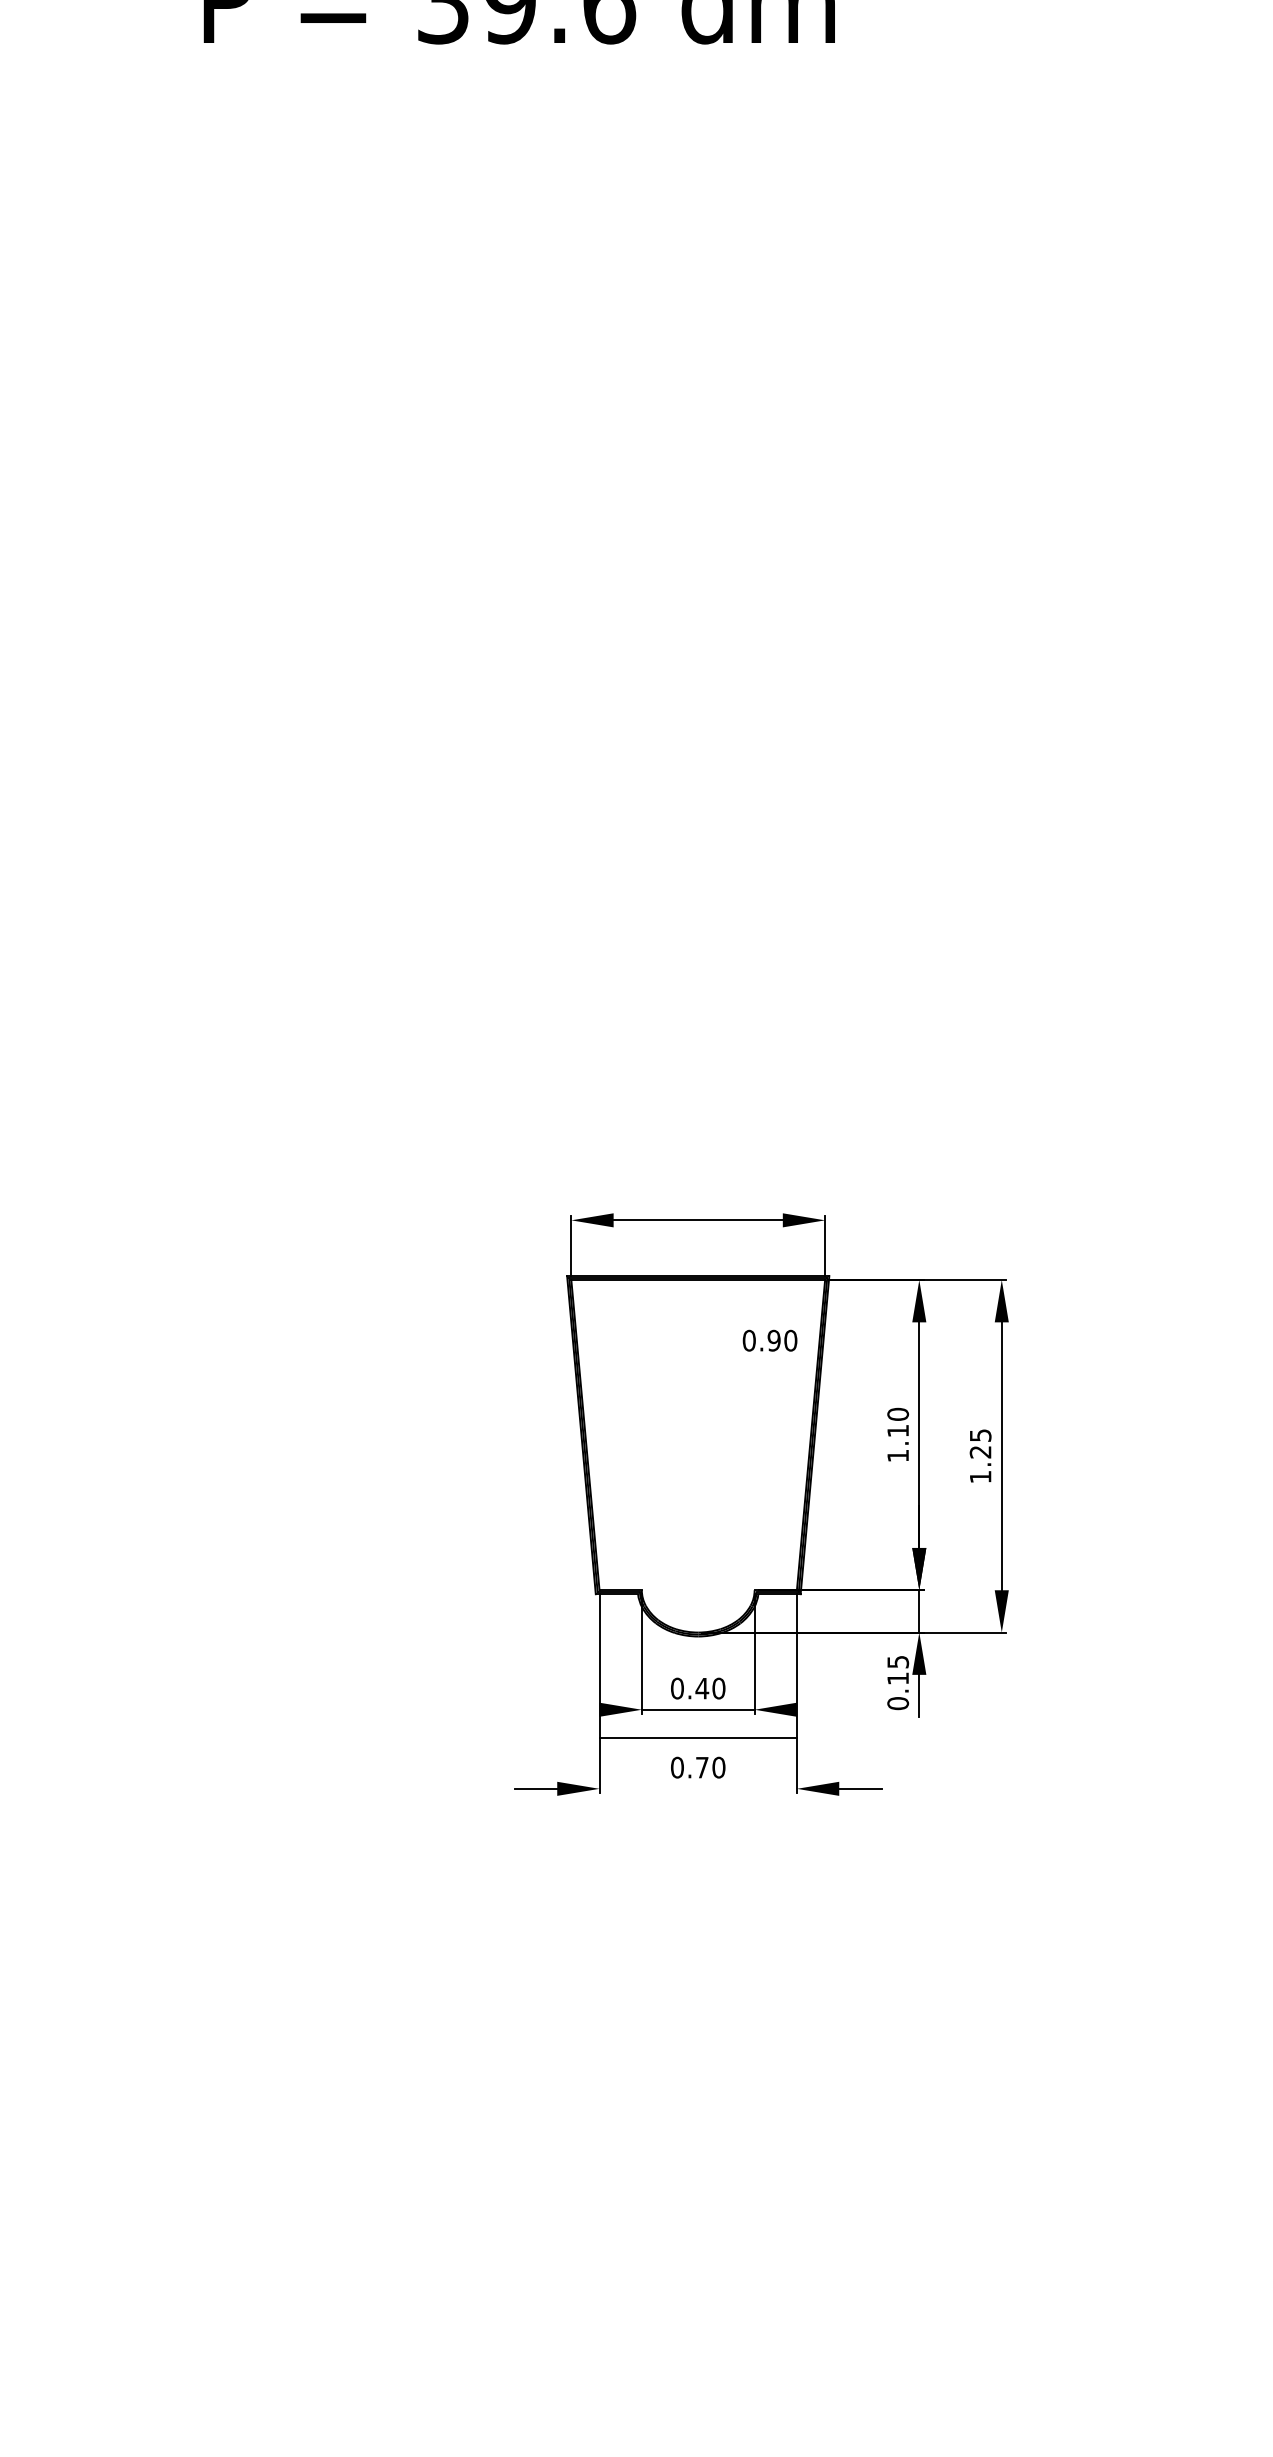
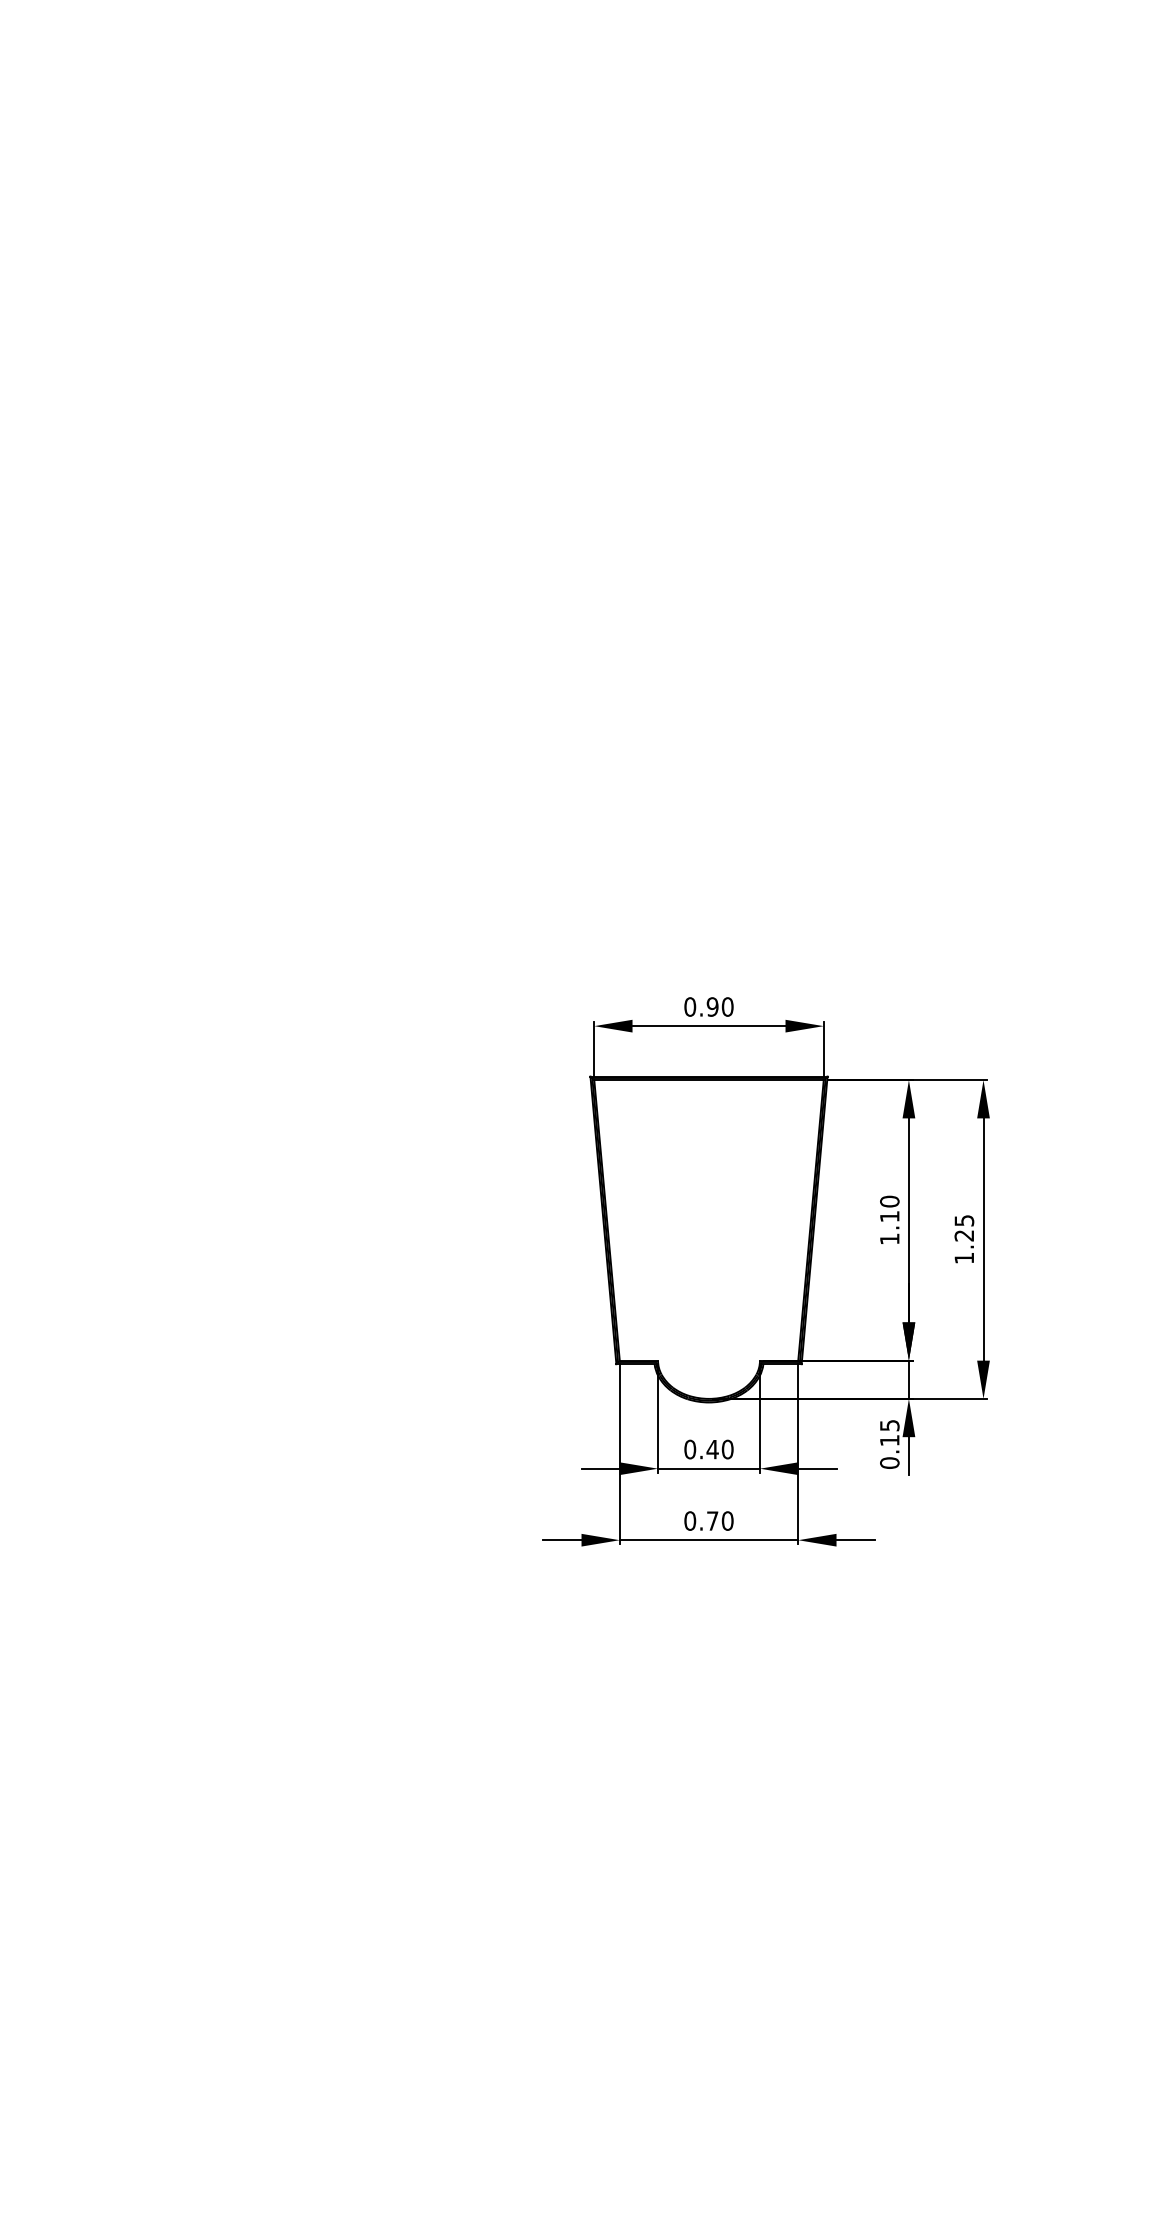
text: (769, 1340) -> (708, 1006), moved
line: (578, 1709) -> (600, 1468), added
line: (818, 1709) -> (817, 1468), added
line: (697, 1738) -> (708, 1540), moved

